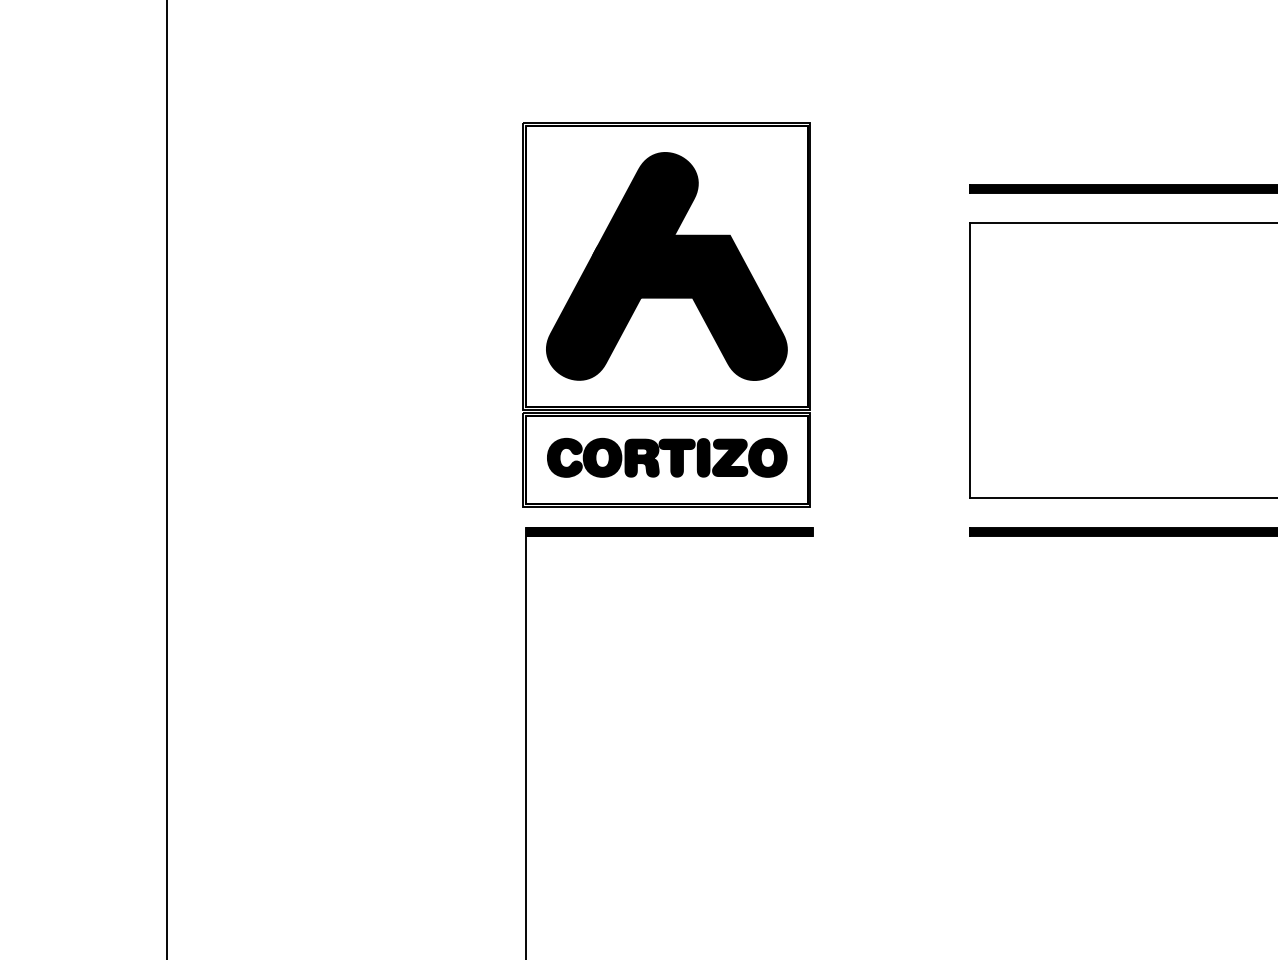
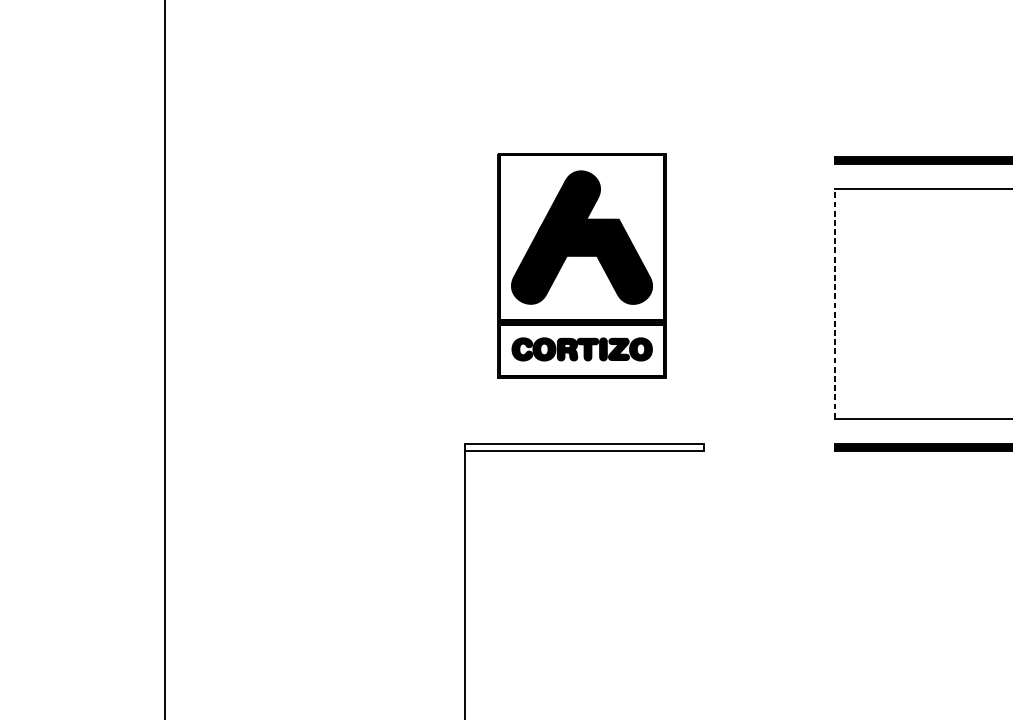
part: (666, 314) -> (581, 265), size x0.7
line: (969, 359) -> (834, 303), solid -> dashed
hatch: (669, 531) -> (584, 446), removed

